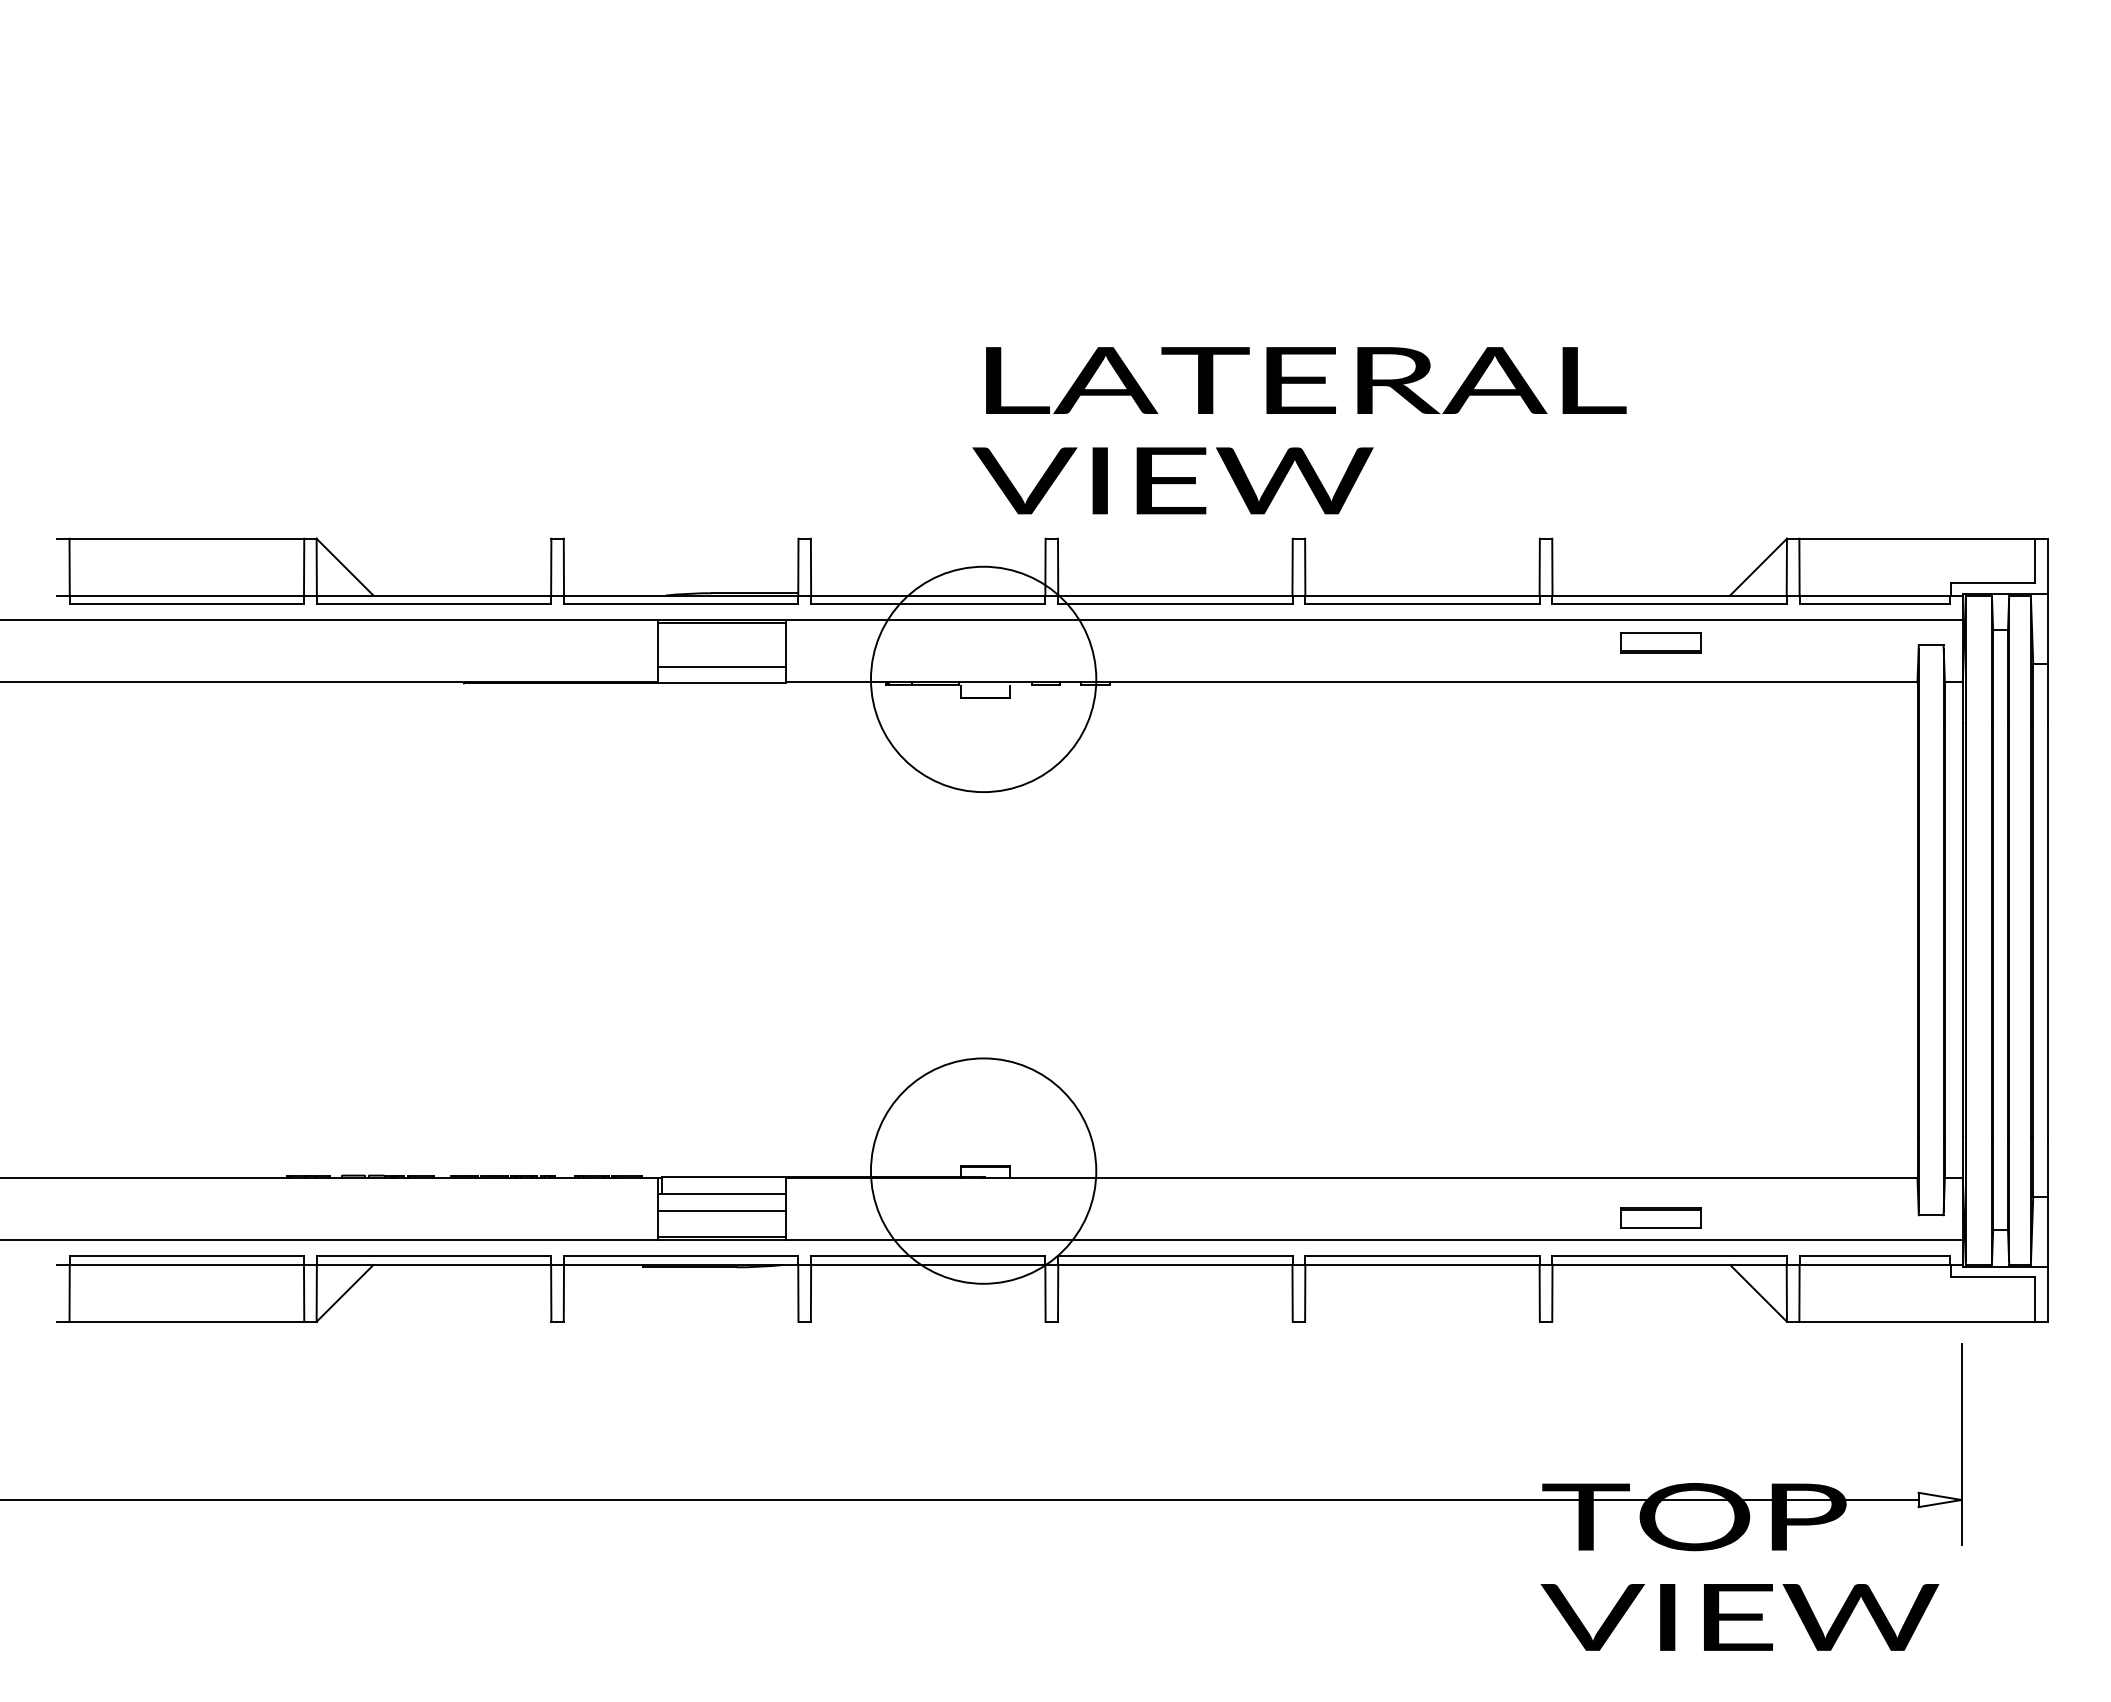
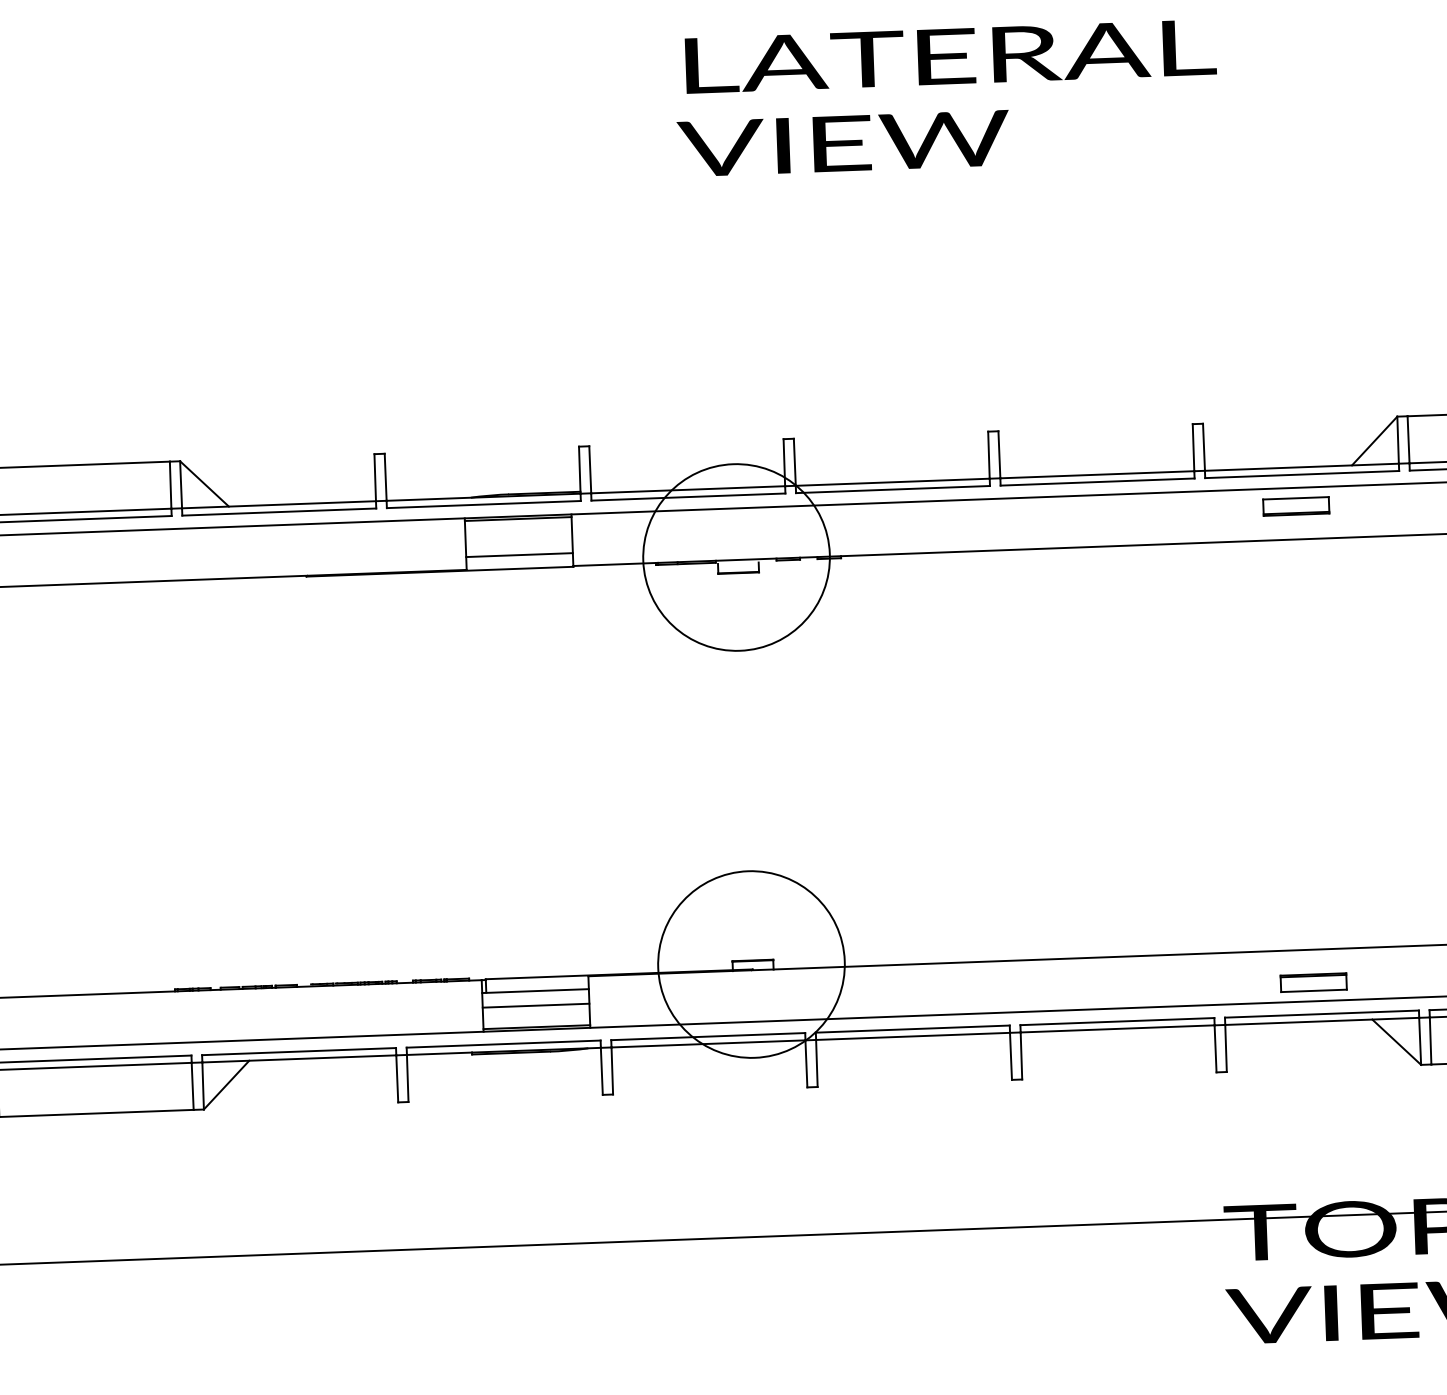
text: (1299, 430) -> (946, 98), moved

